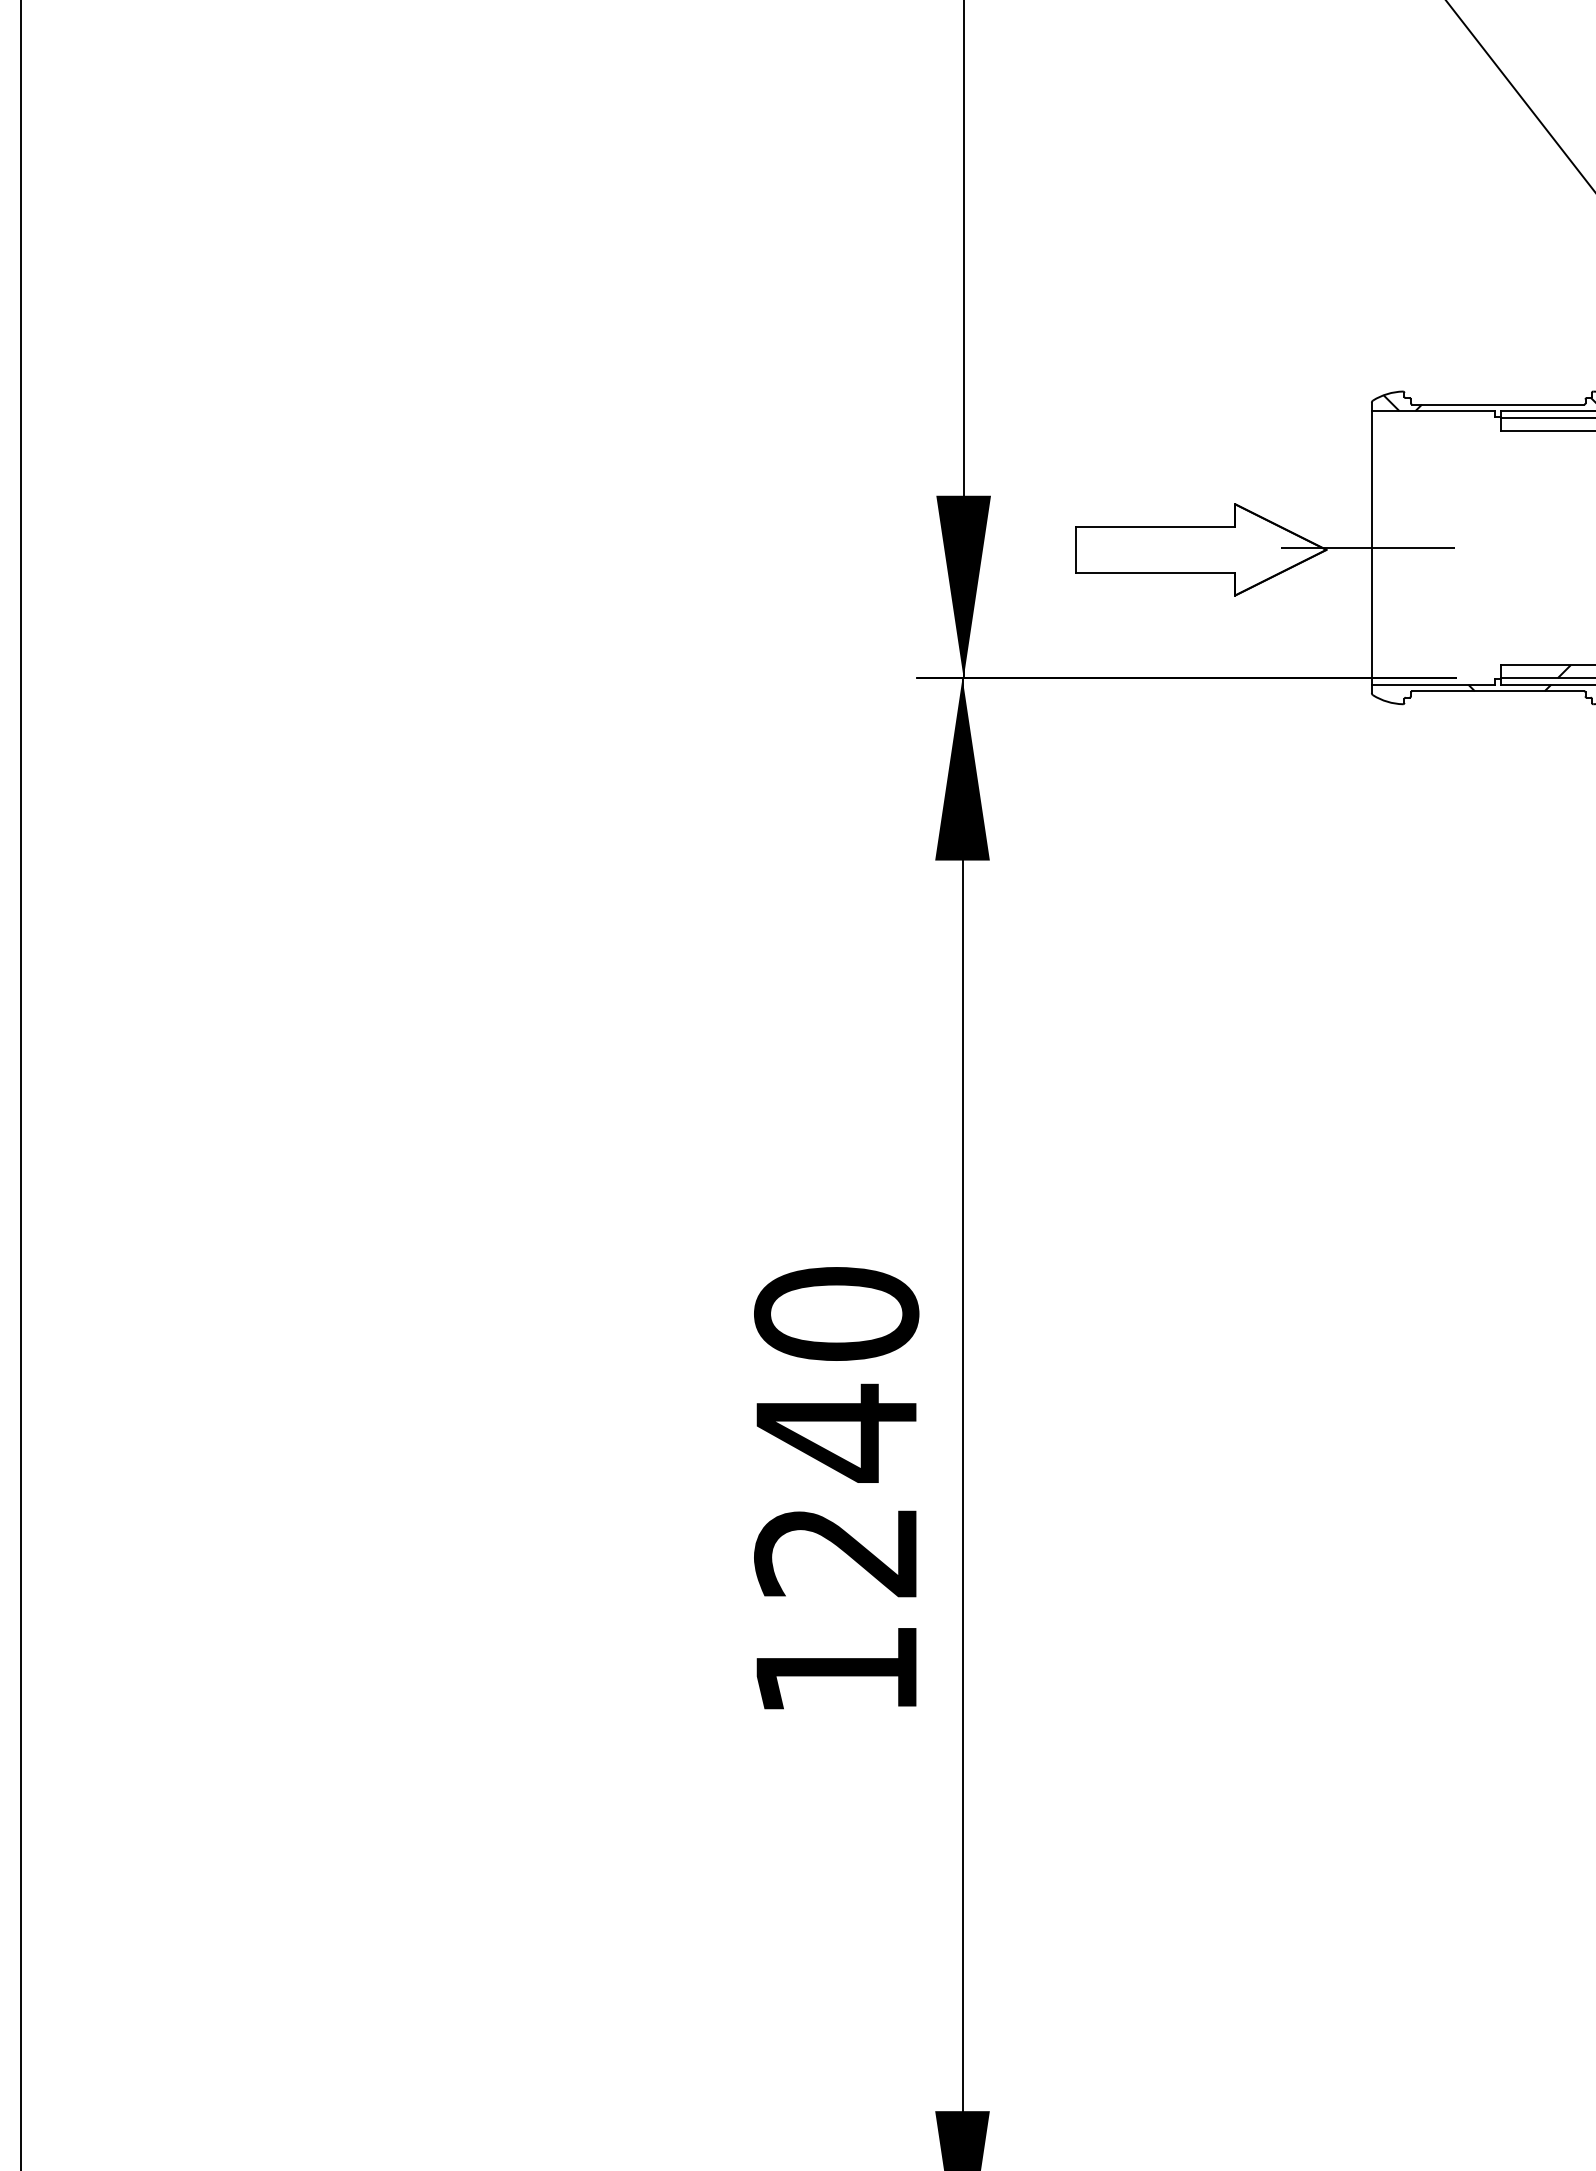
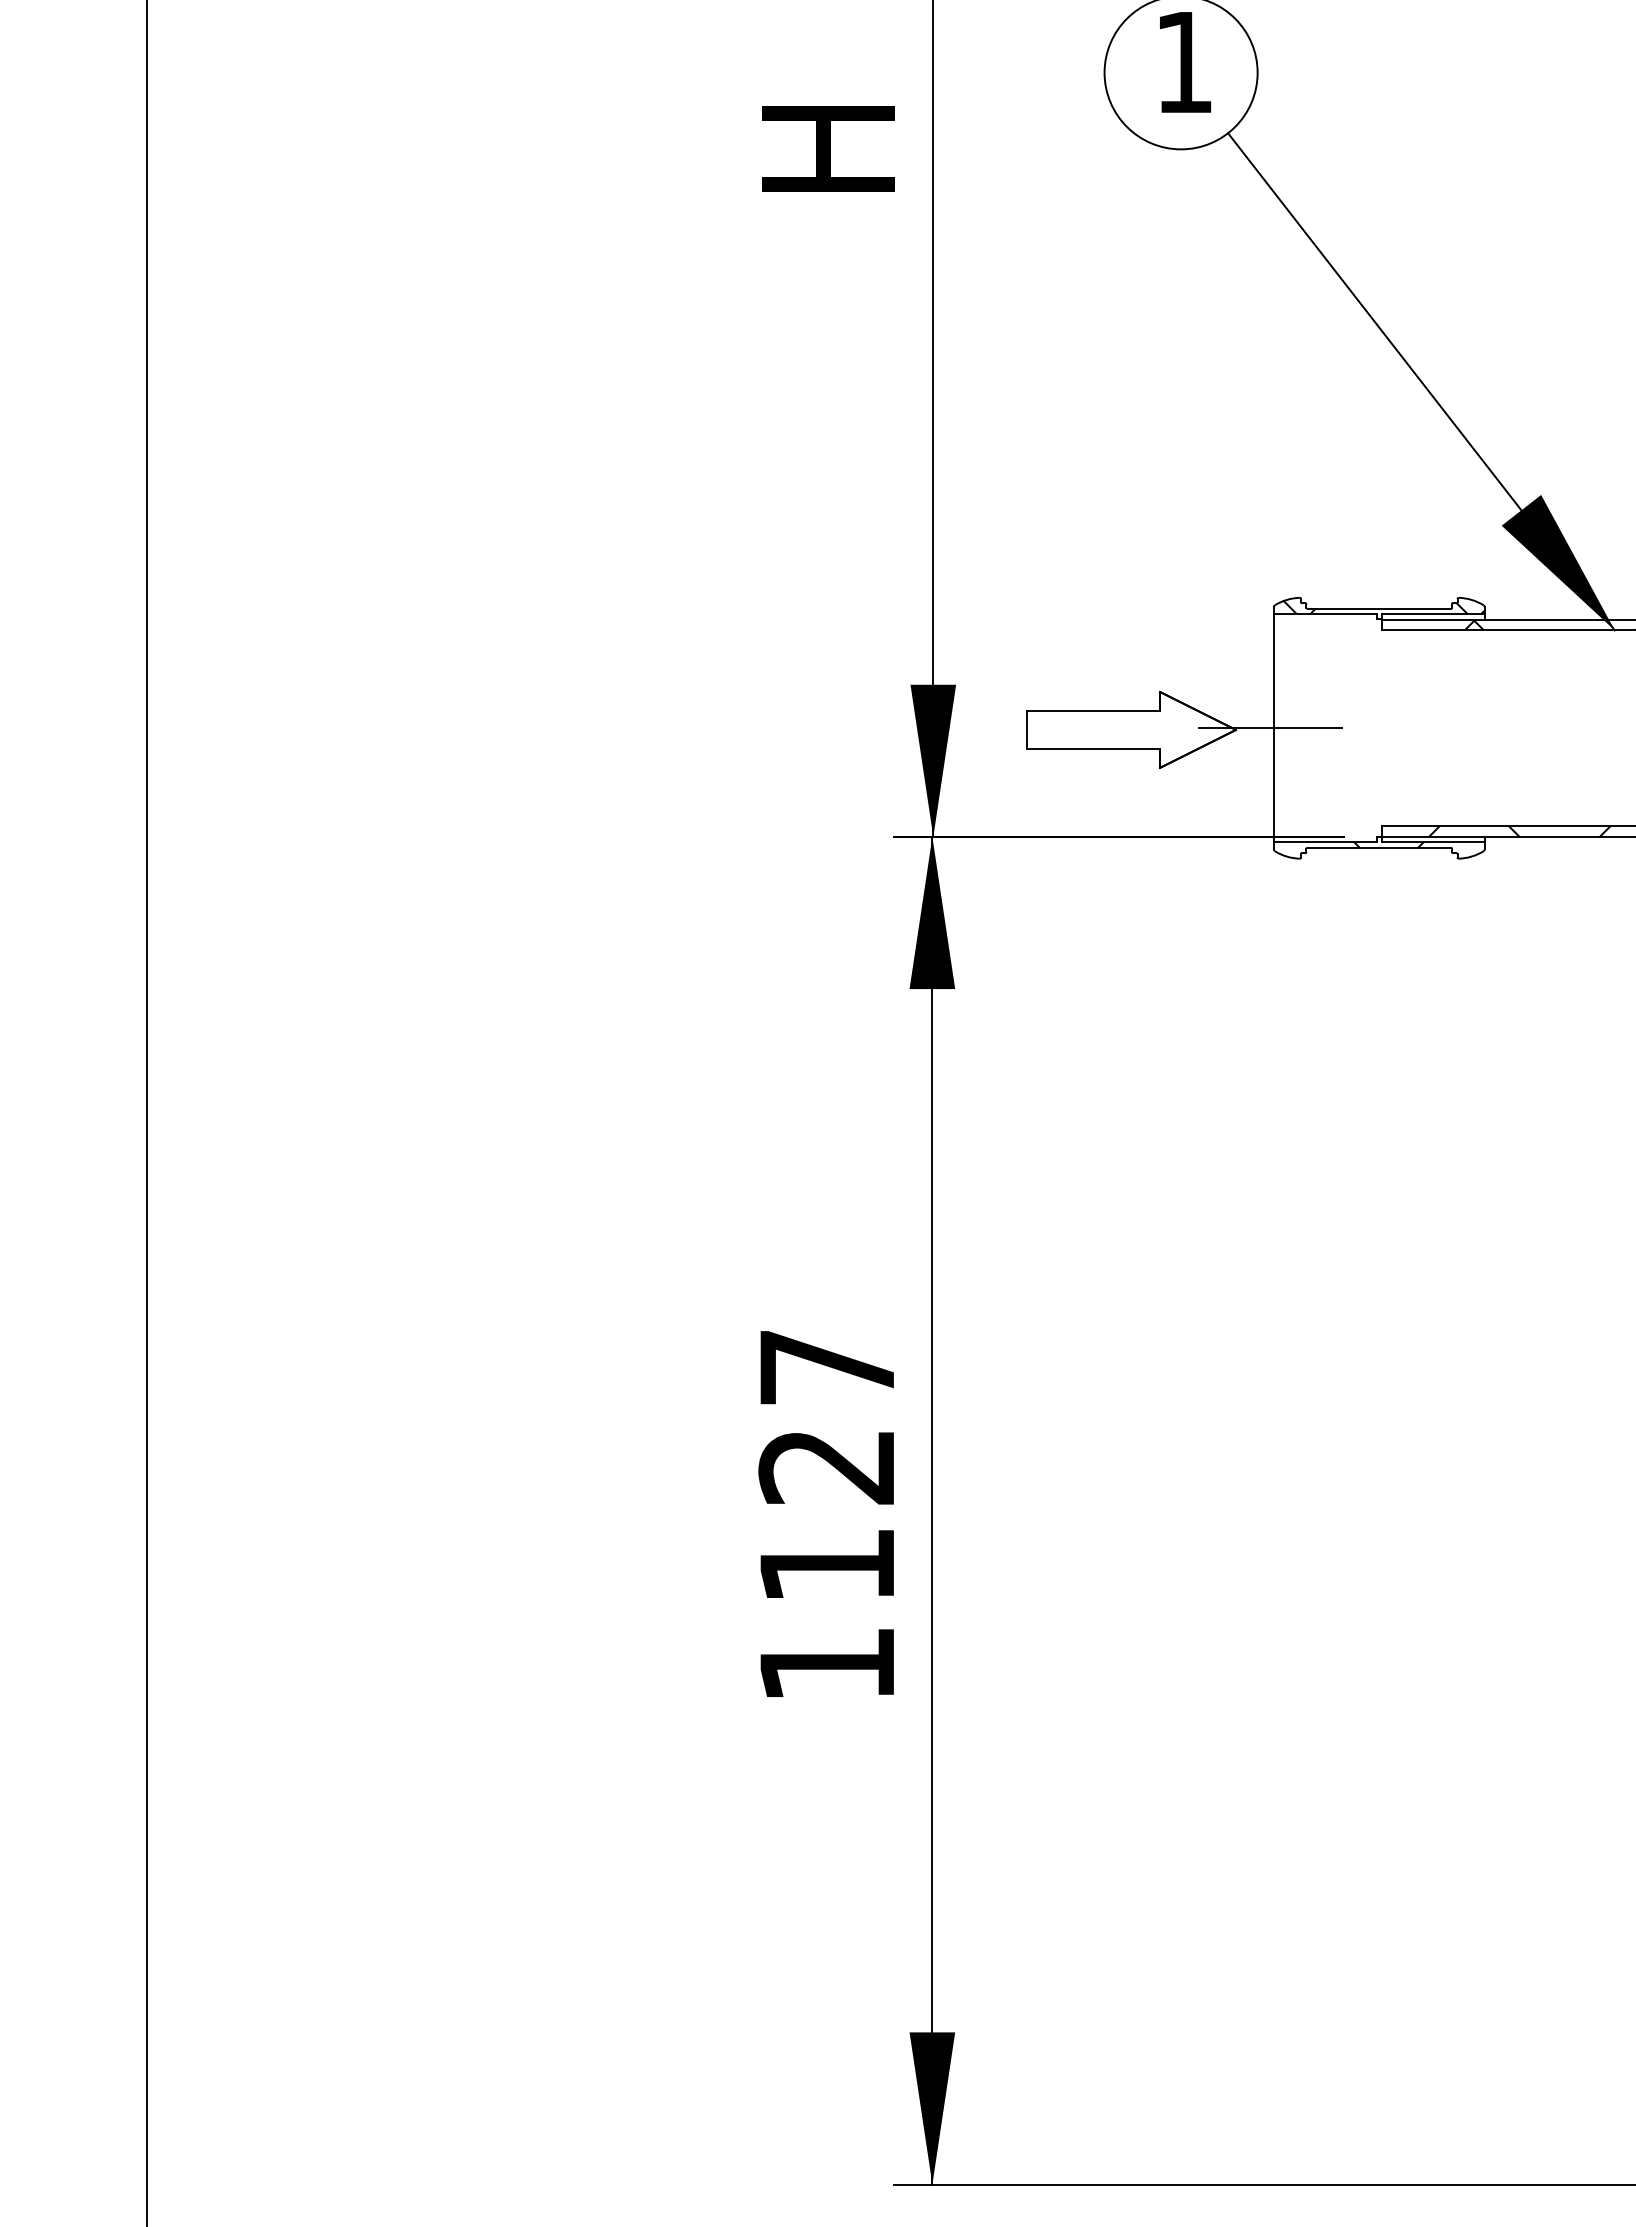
text: (836, 1431) -> (827, 1465), 1240 -> 1127

